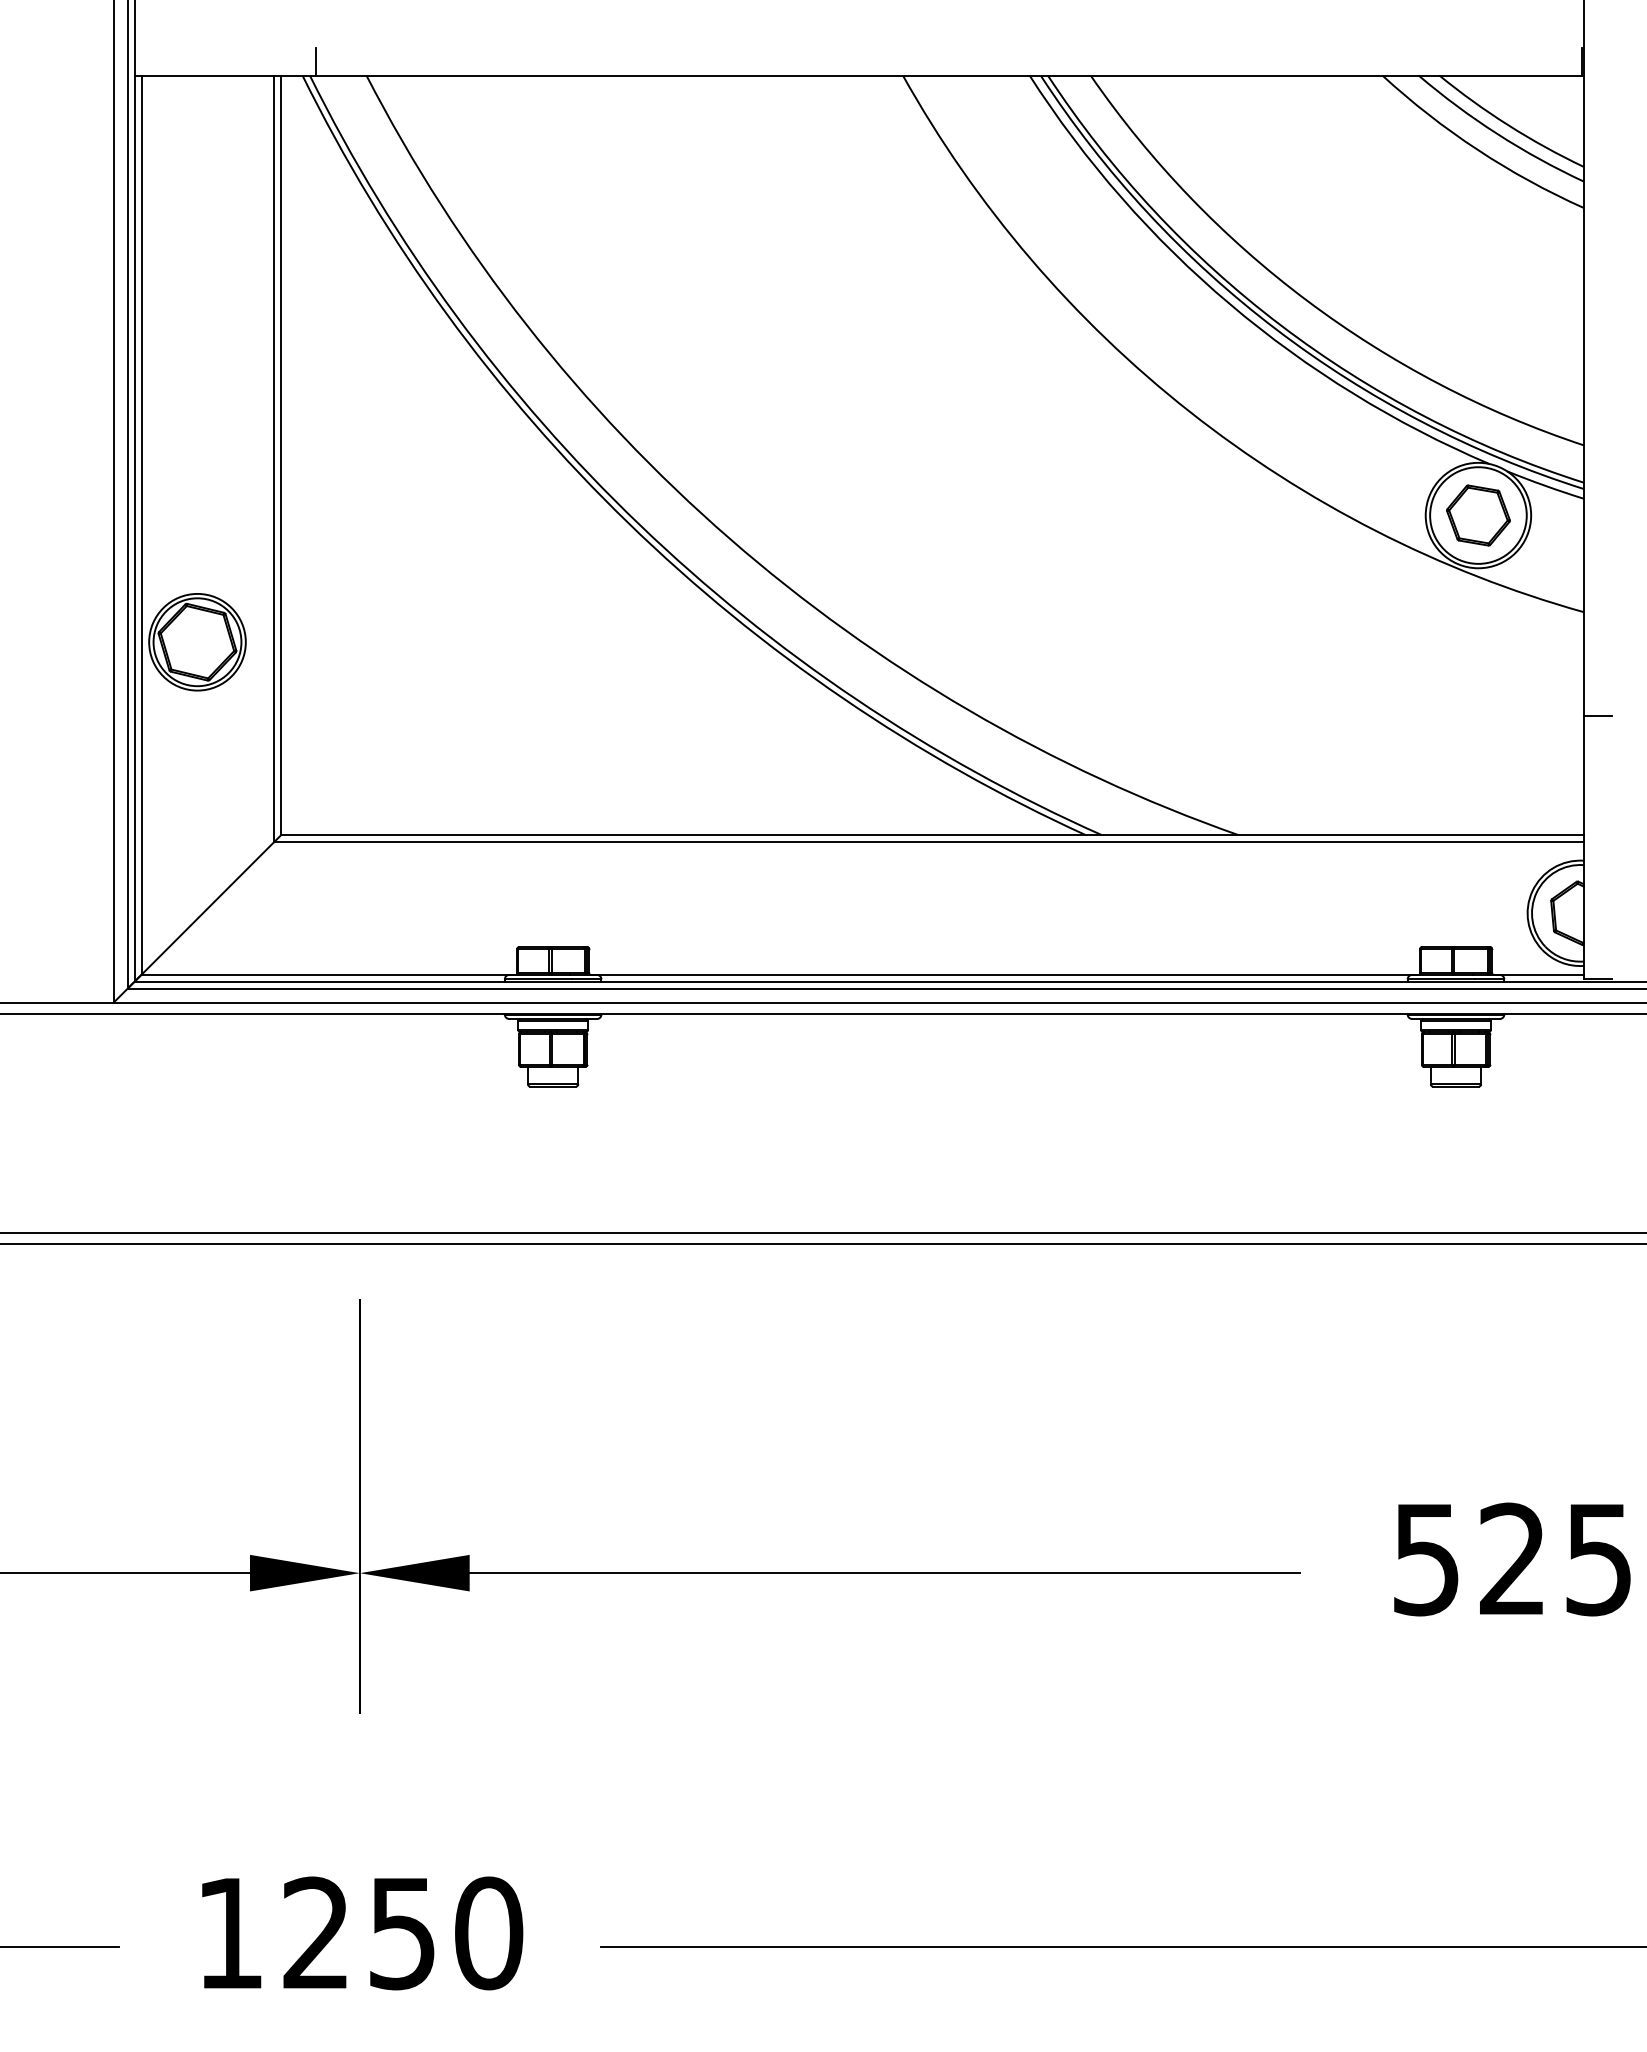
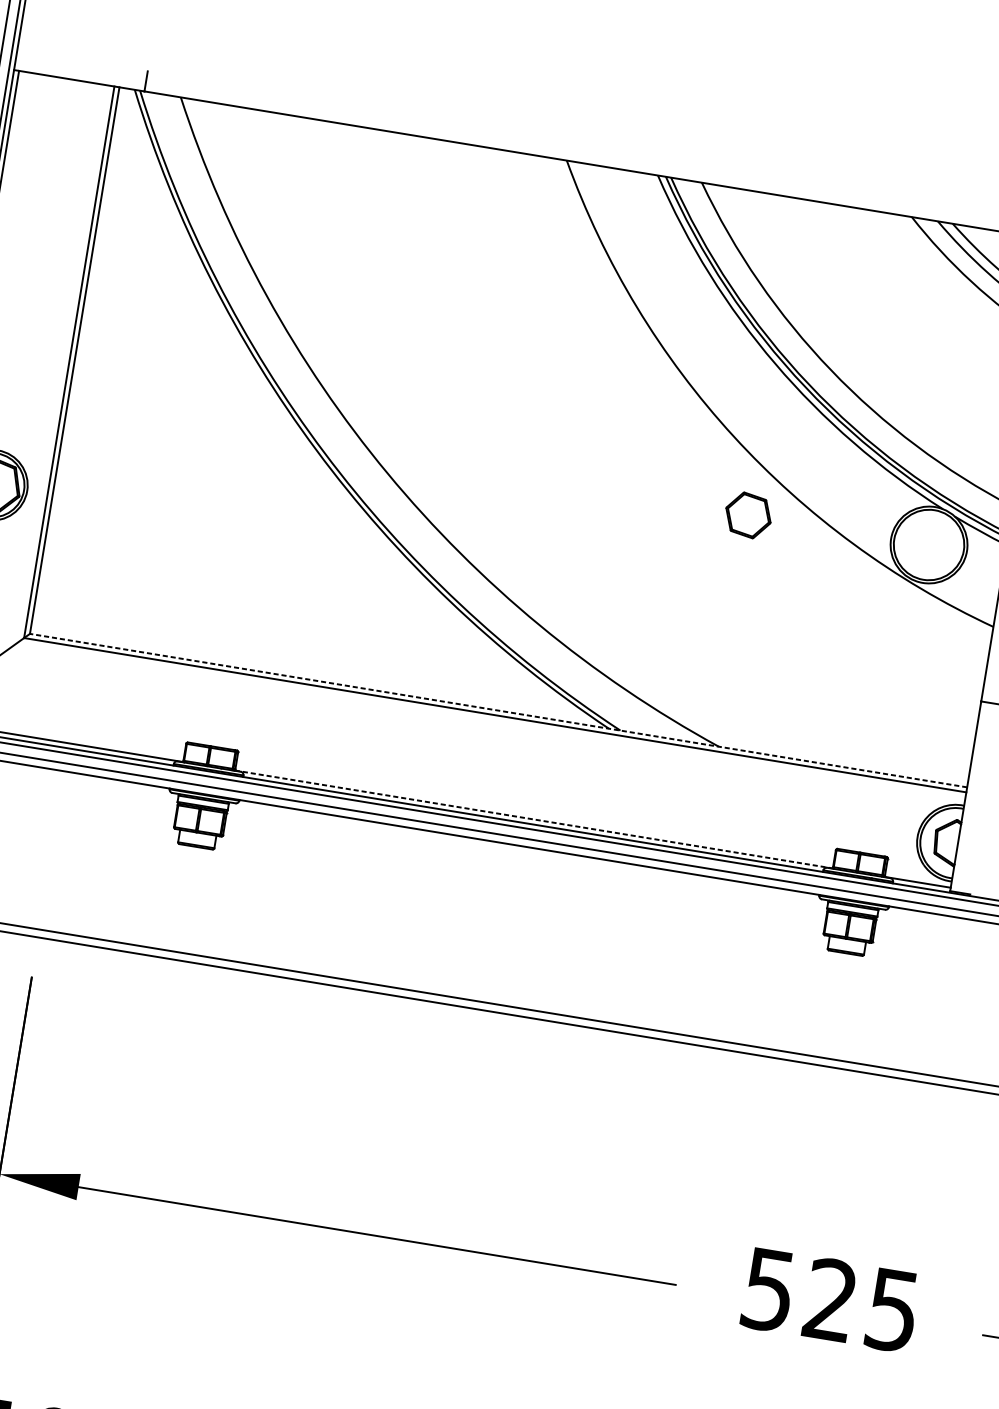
part: (1478, 515) -> (748, 515), moved
line: (931, 835) -> (497, 710), solid -> dashed
line: (1004, 974) -> (533, 819), solid -> dashed

